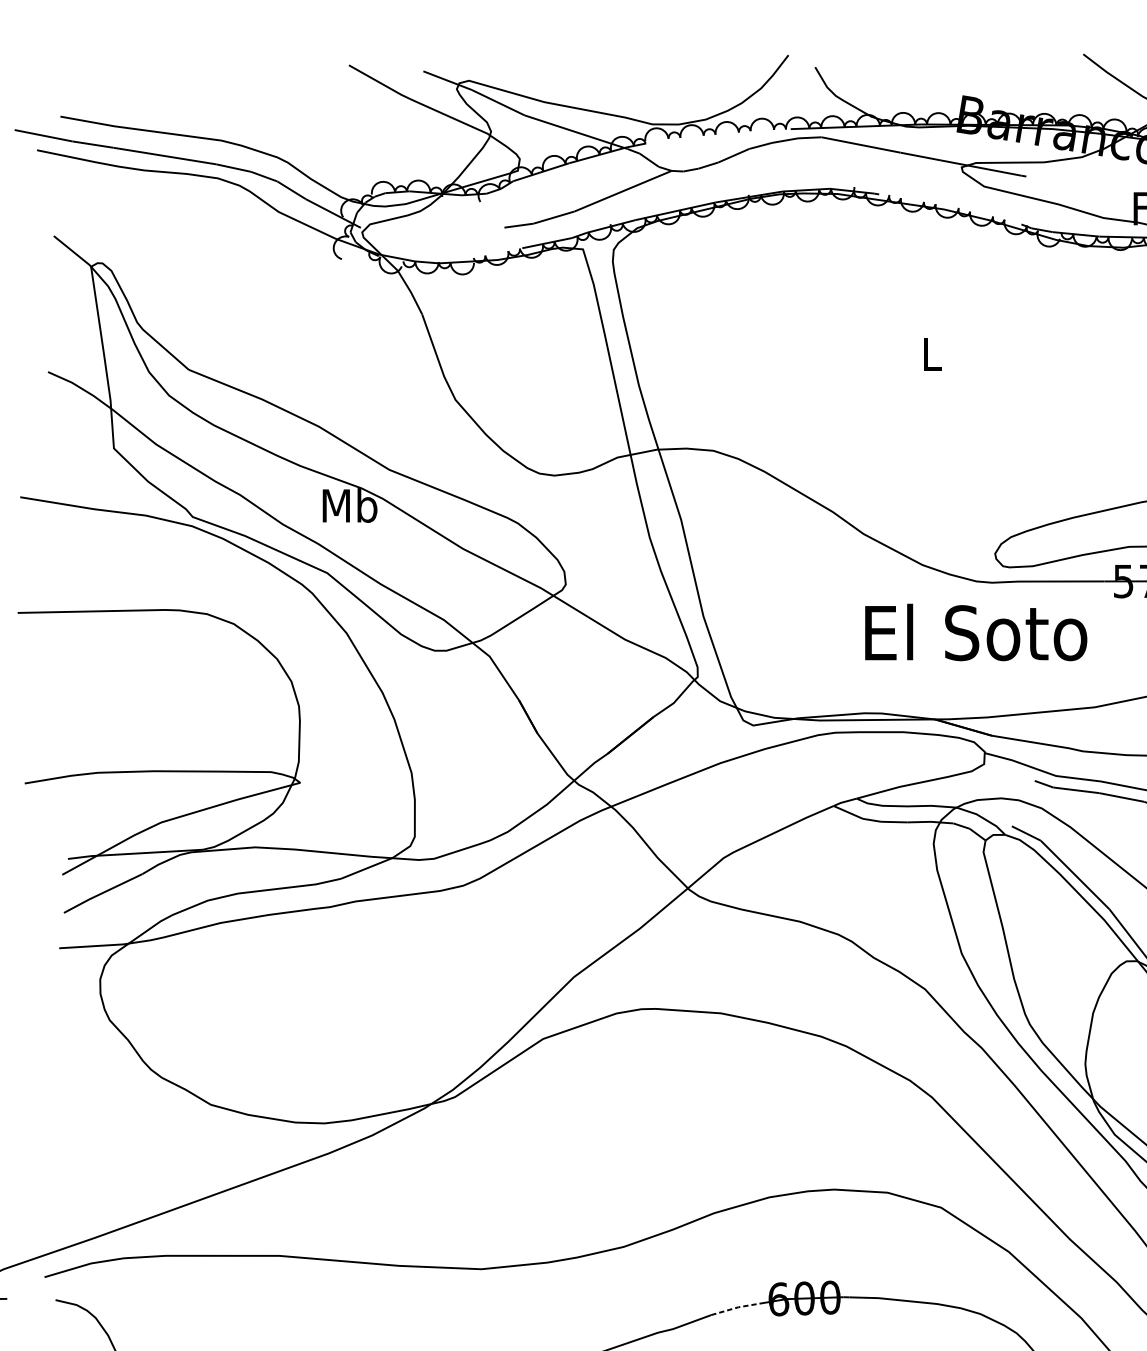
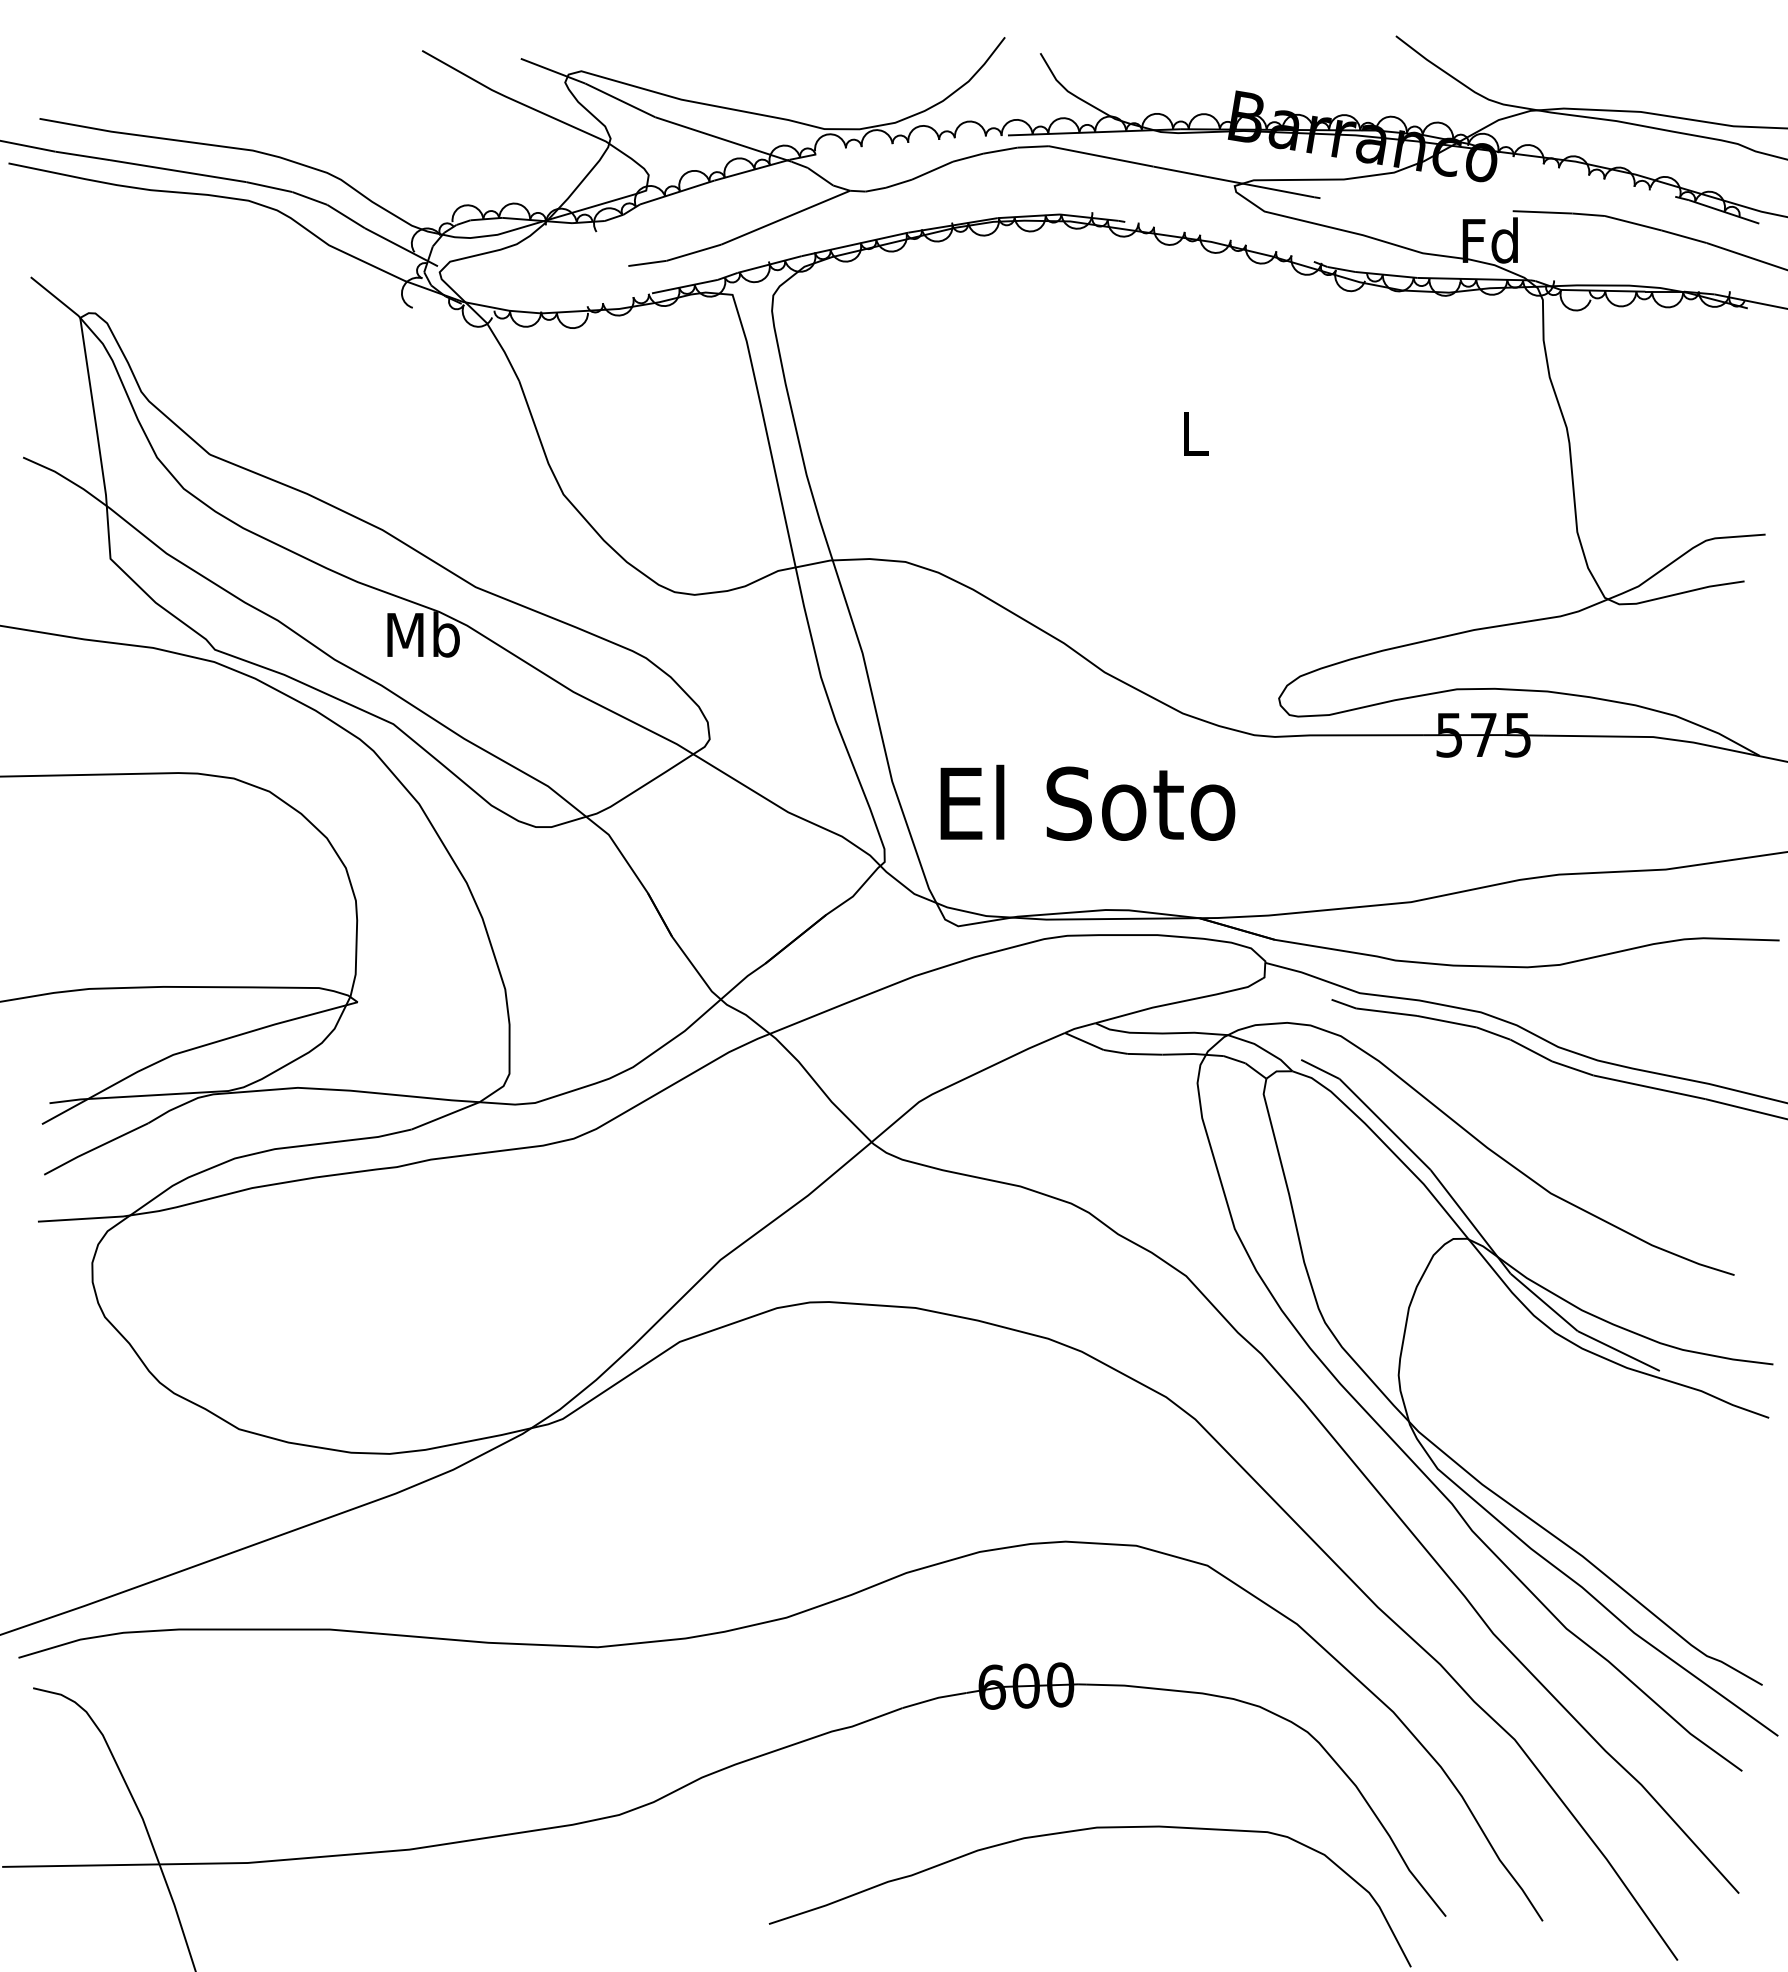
text: (975, 632) -> (1087, 802), moved
line: (735, 1307) -> (934, 1698), dashed -> solid

